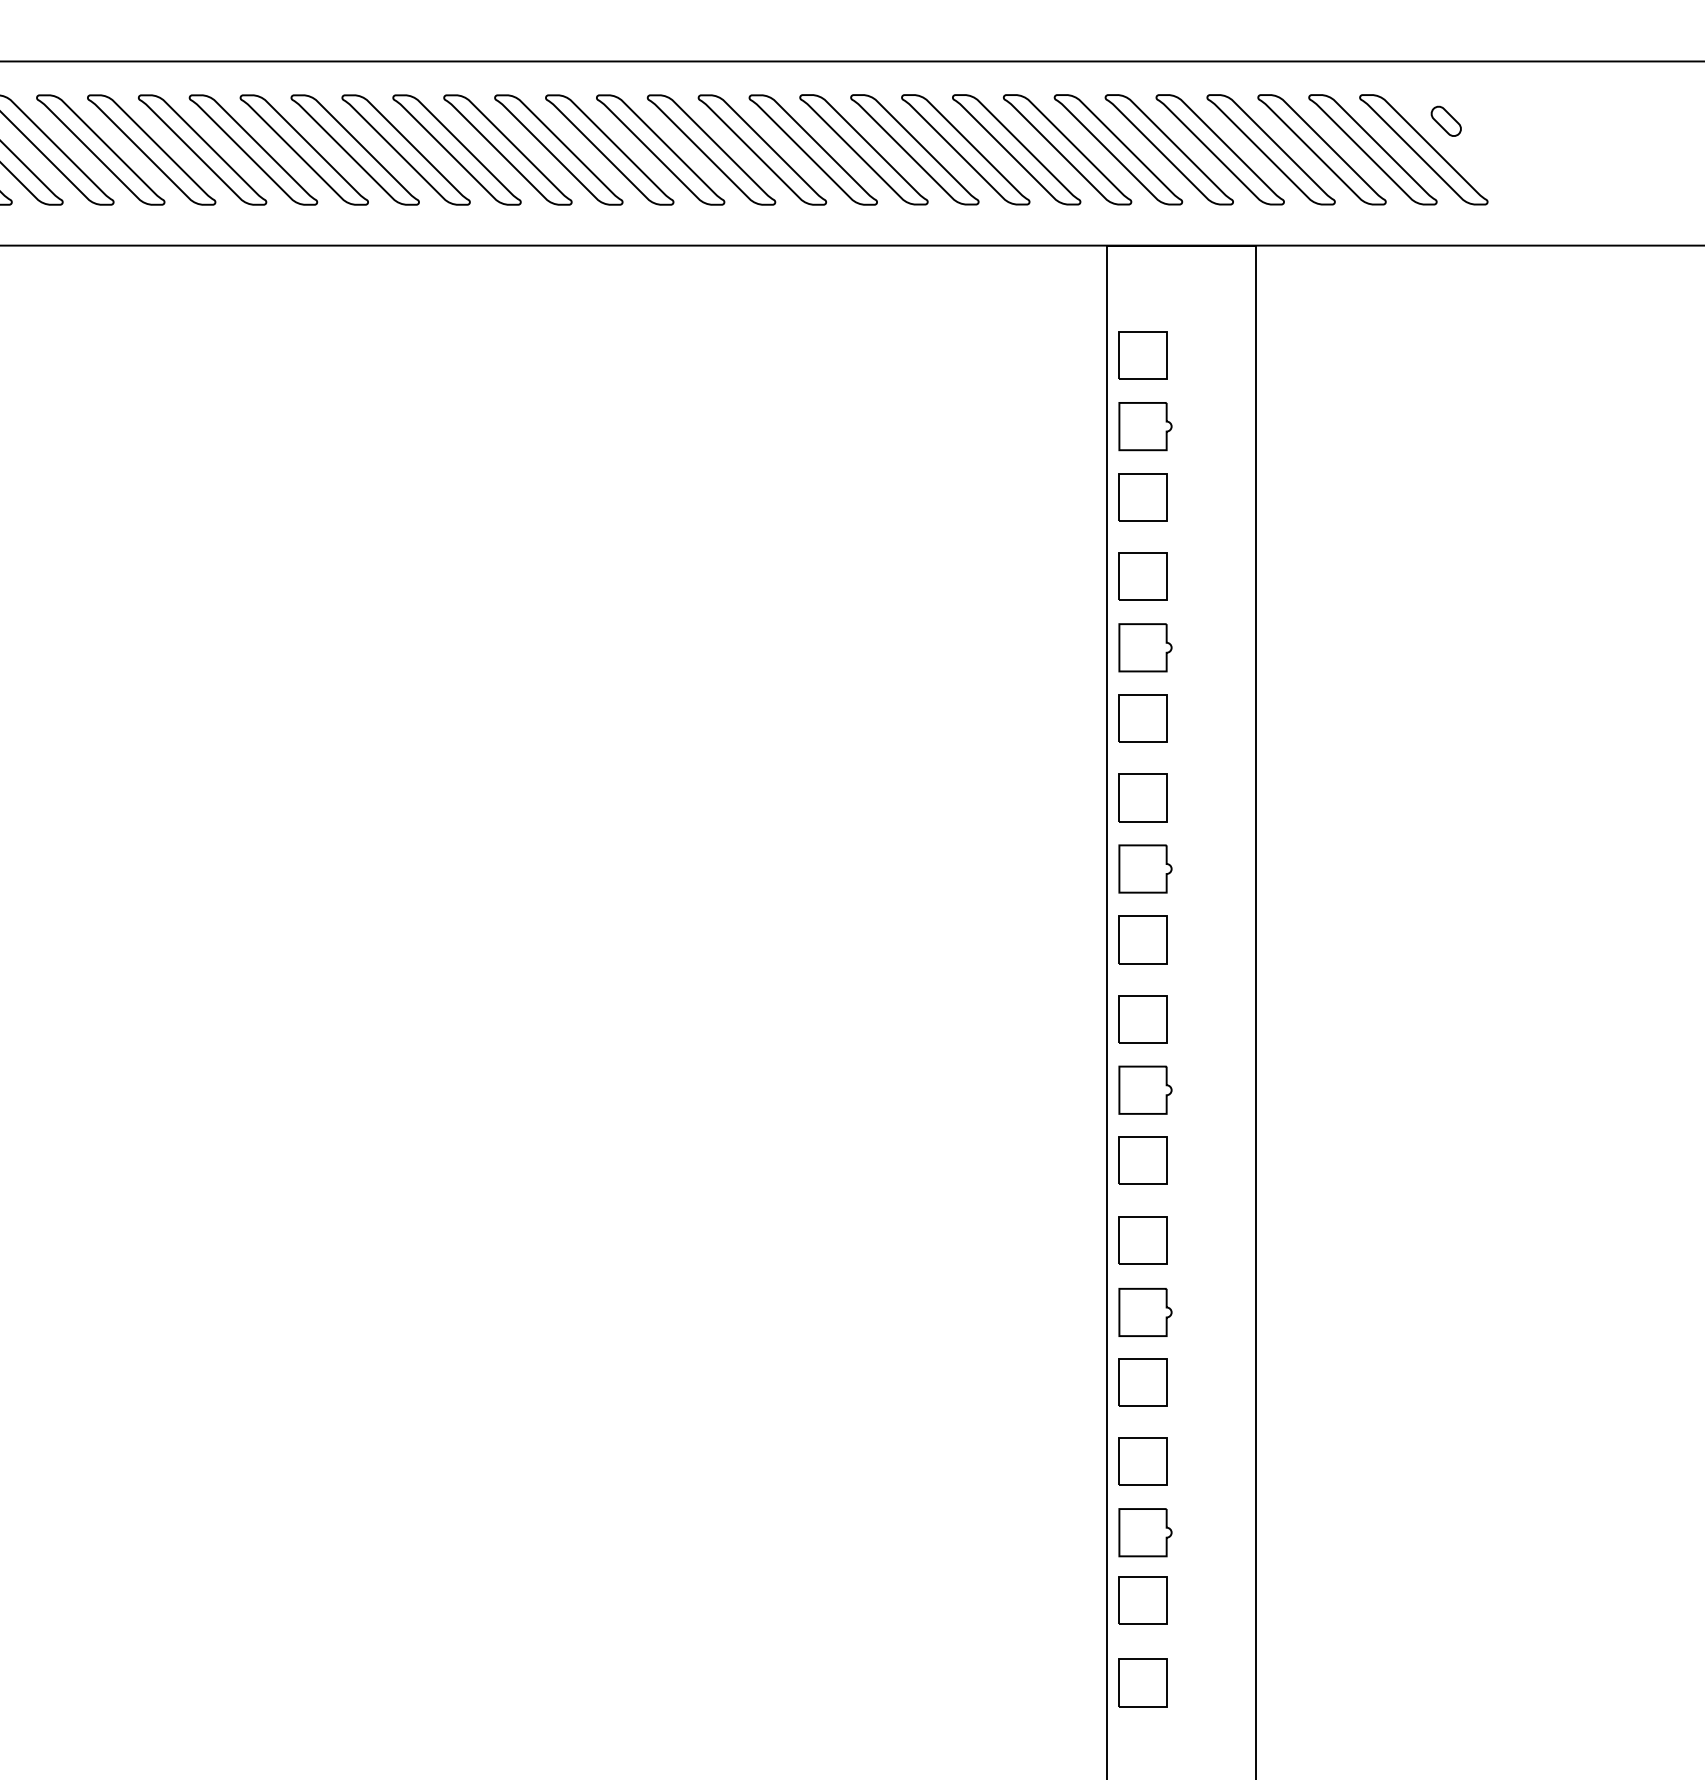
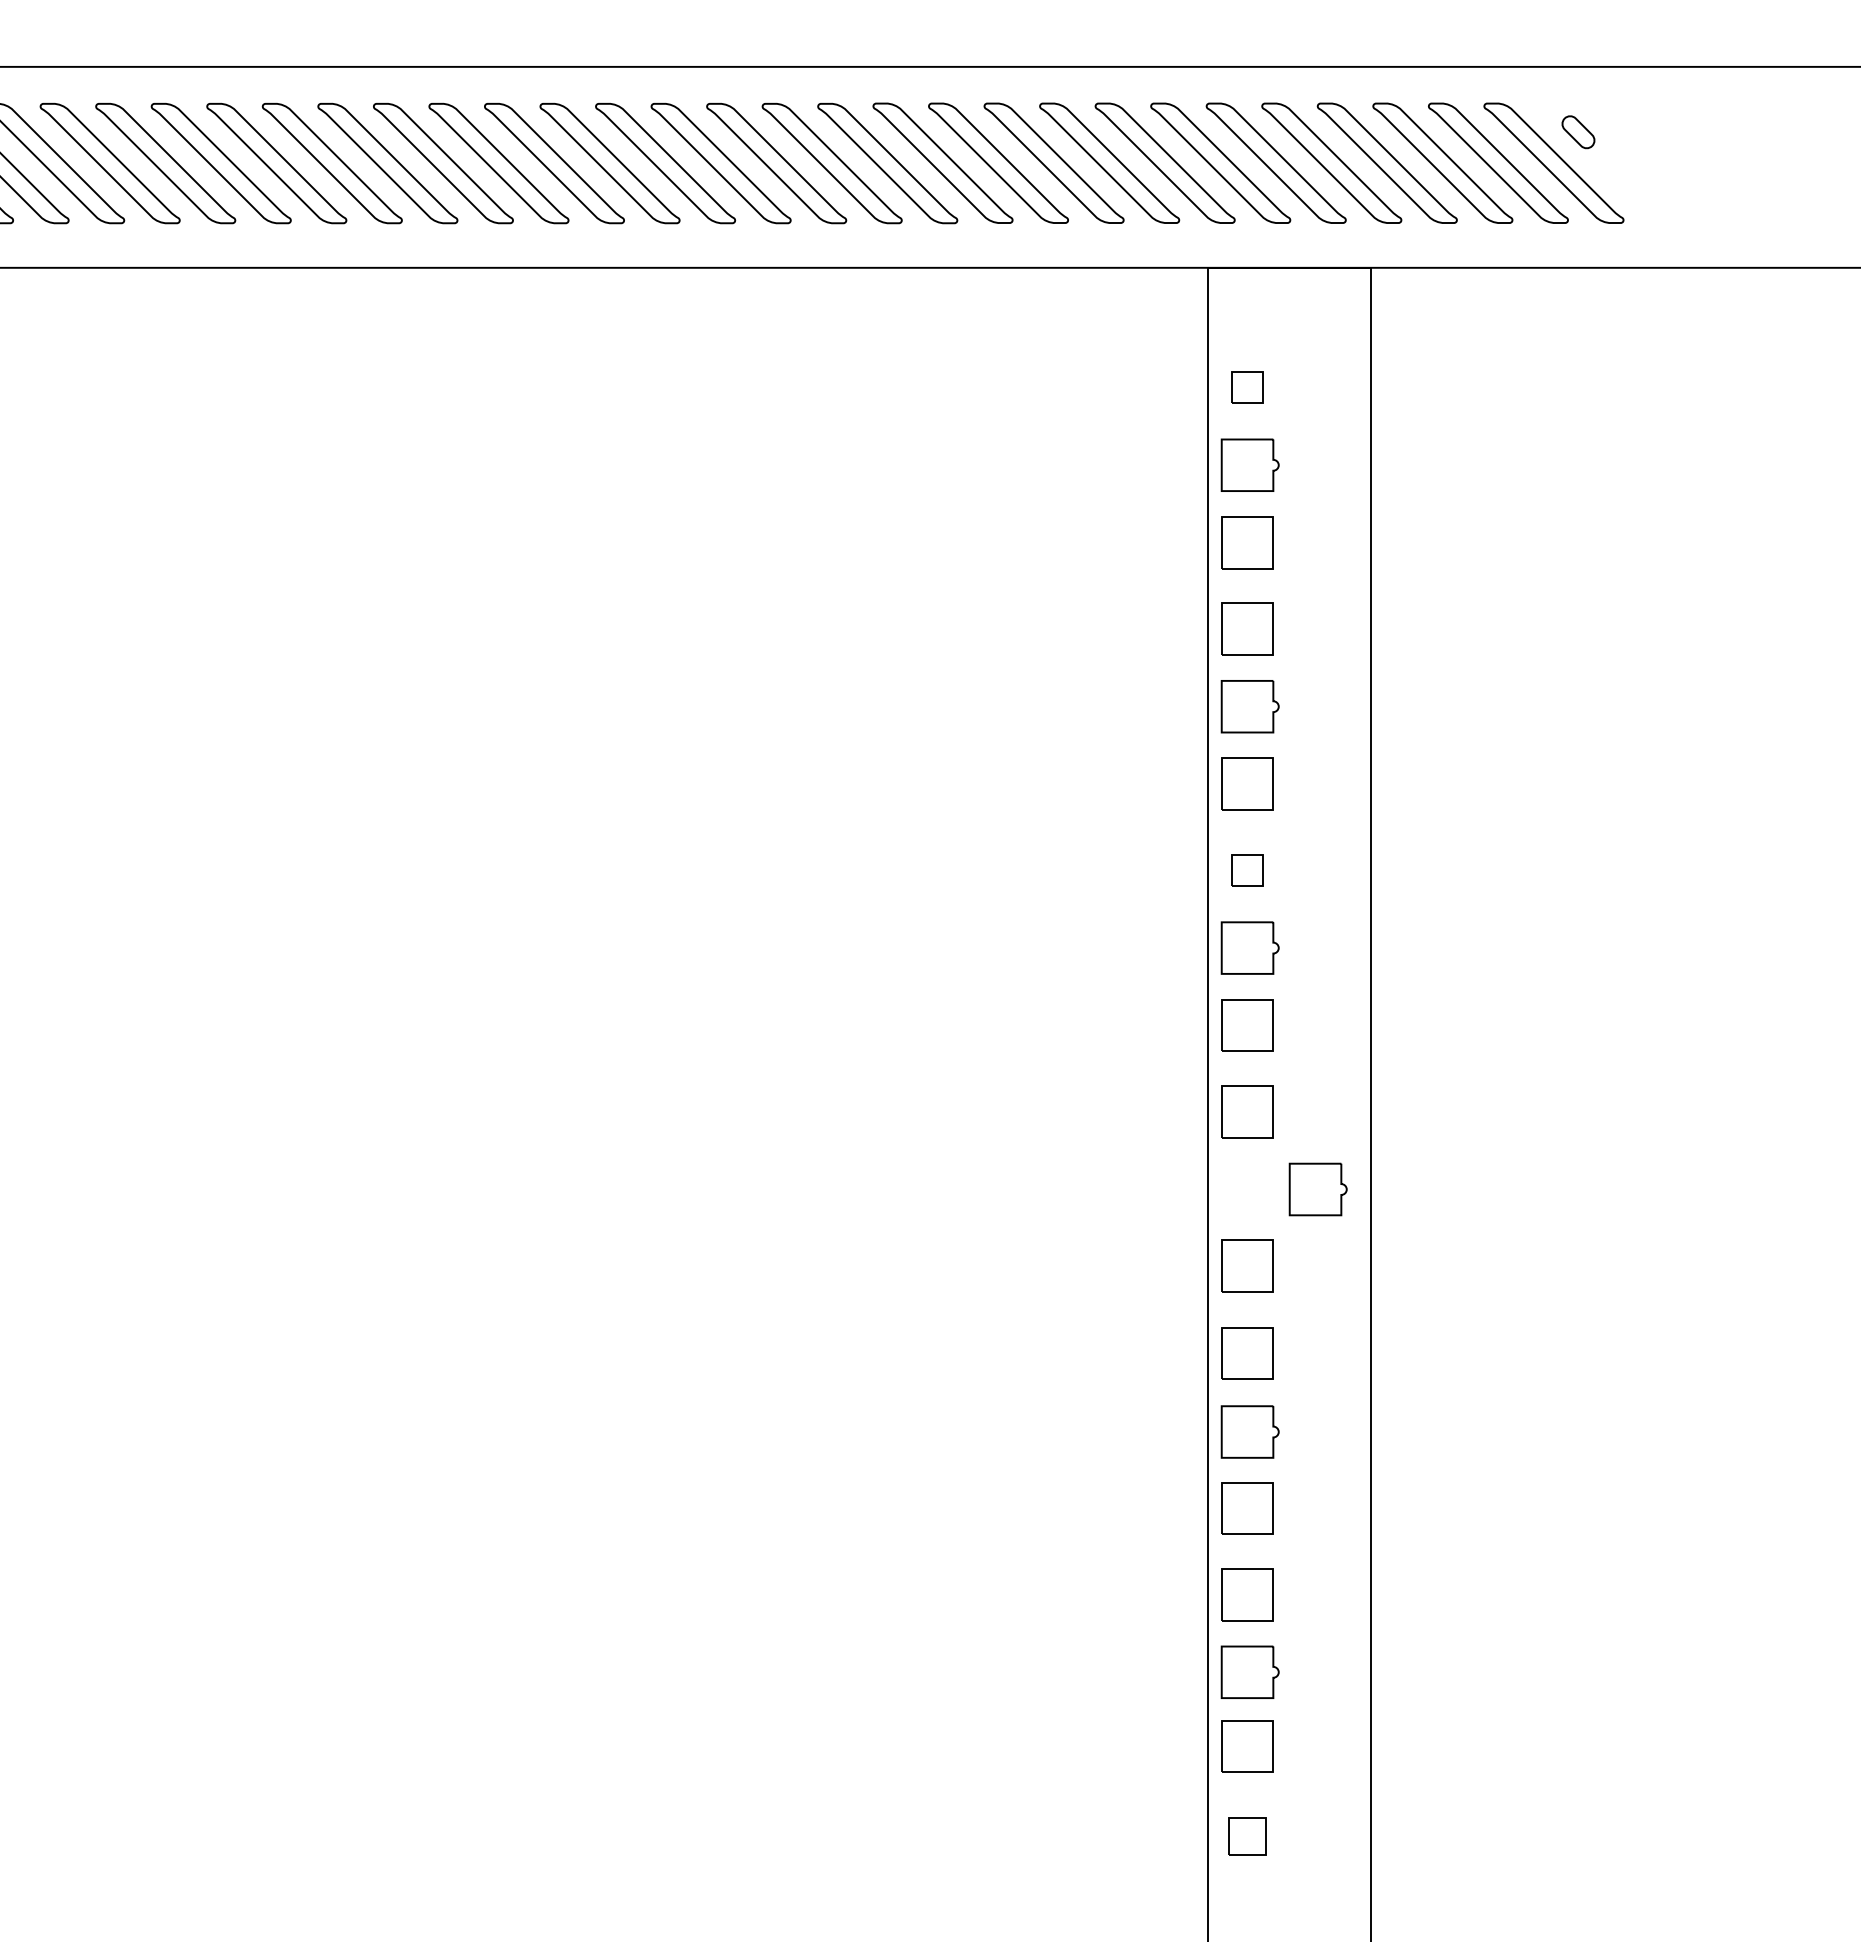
part: (1142, 355) -> (1247, 387), size x0.6
part: (1142, 797) -> (1247, 870), size x0.6
part: (1144, 1090) -> (1317, 1189), moved
part: (1142, 1683) -> (1247, 1836), size x0.7

